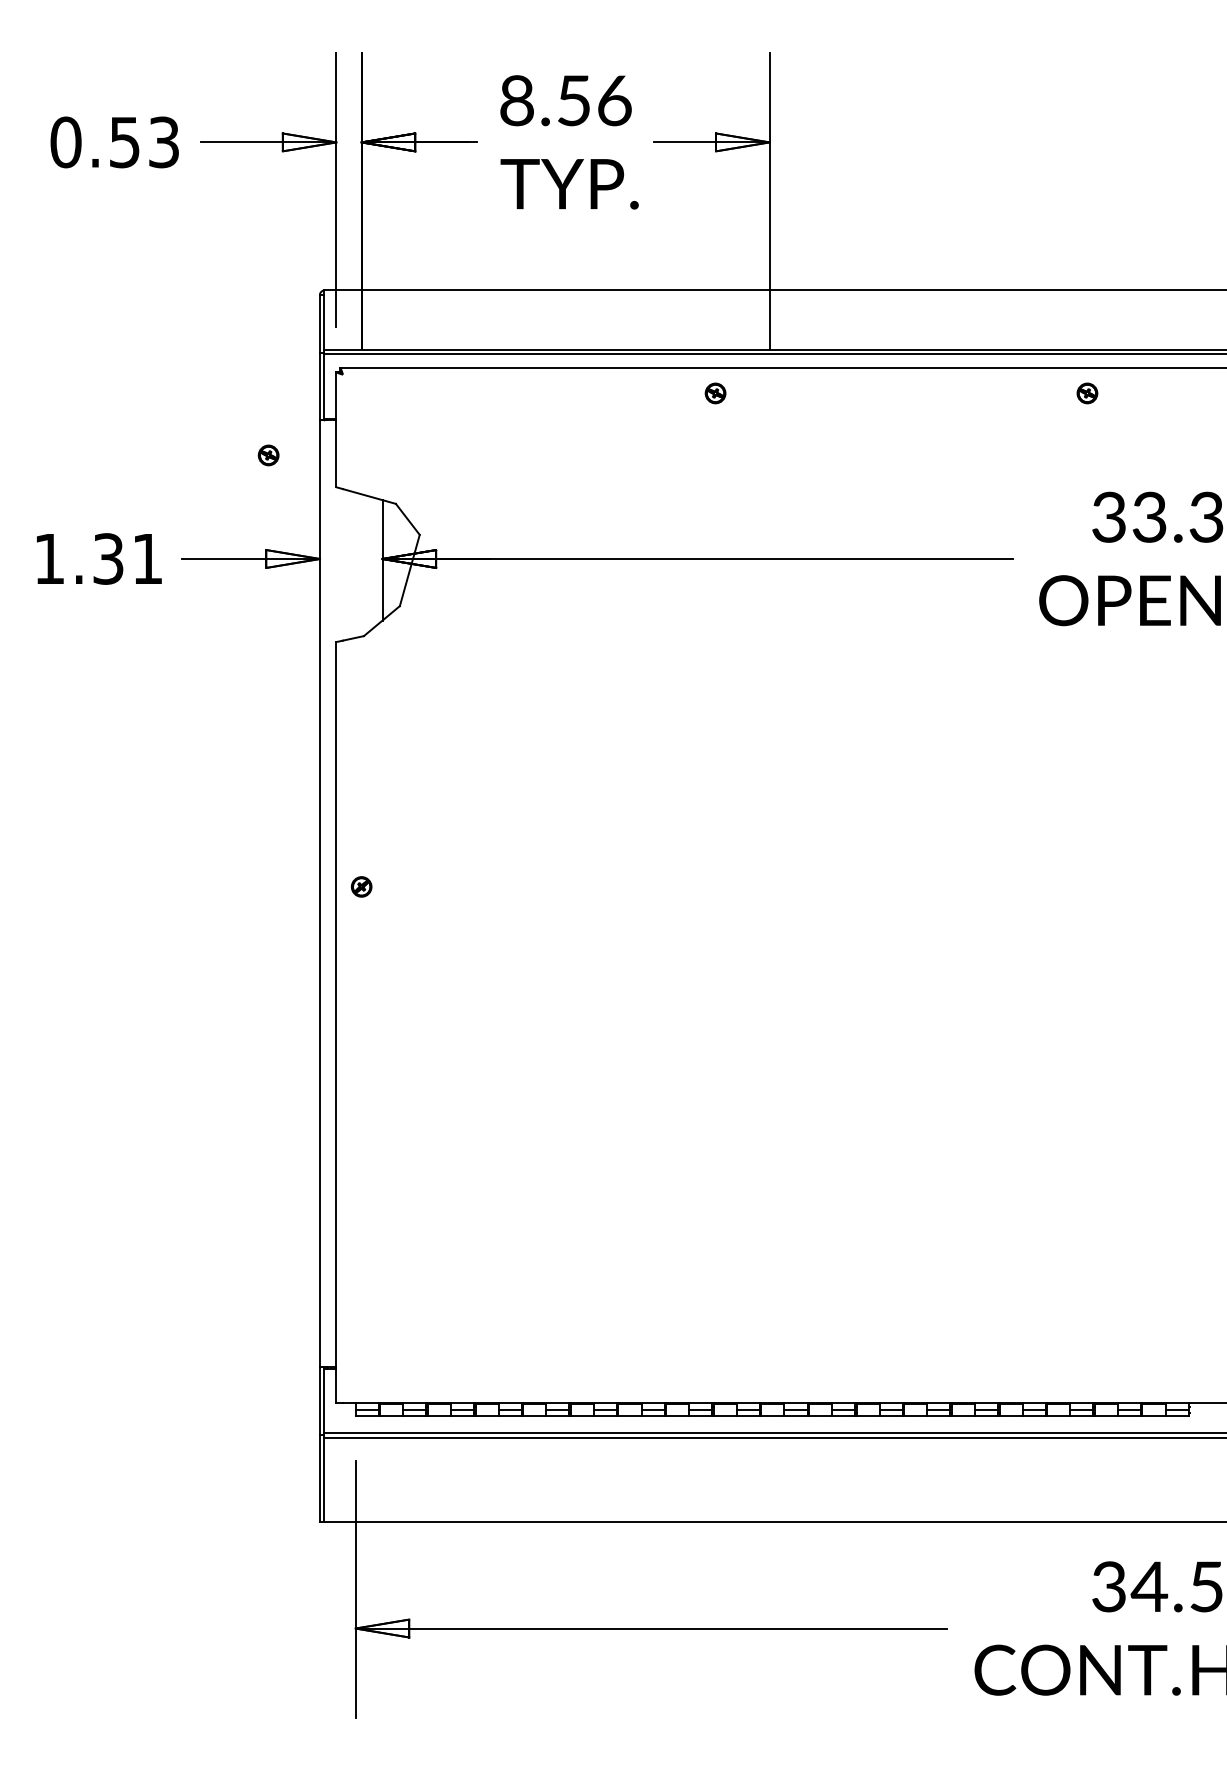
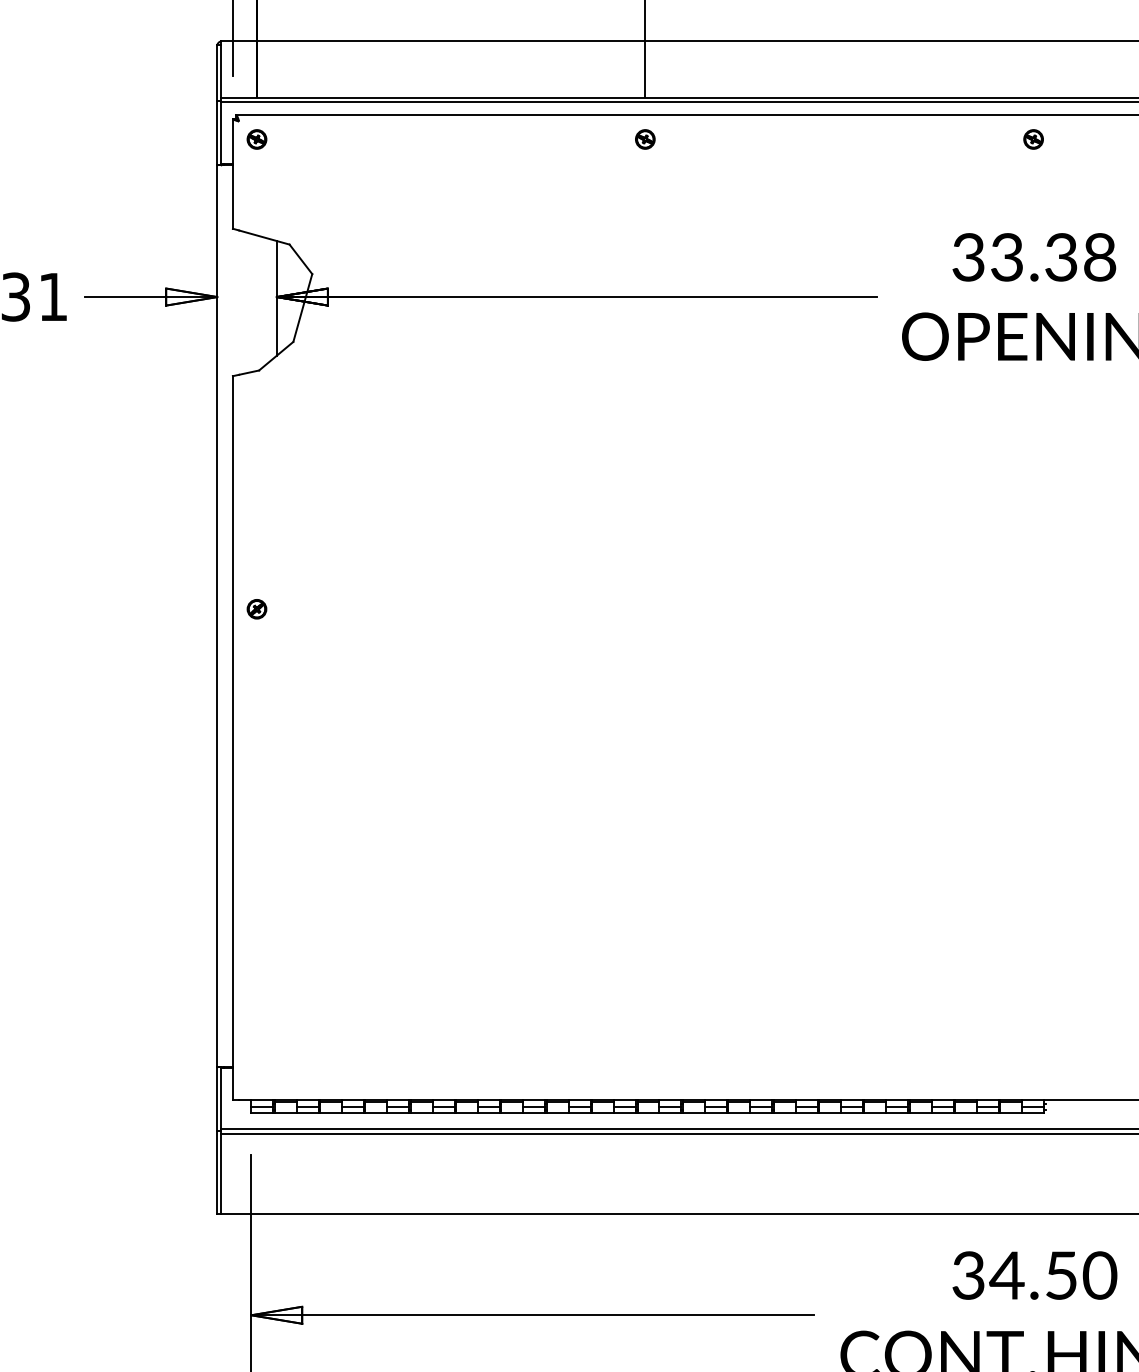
part: (715, 393) -> (645, 139), moved
part: (1087, 393) -> (1033, 139), moved
part: (268, 455) -> (256, 139), moved

